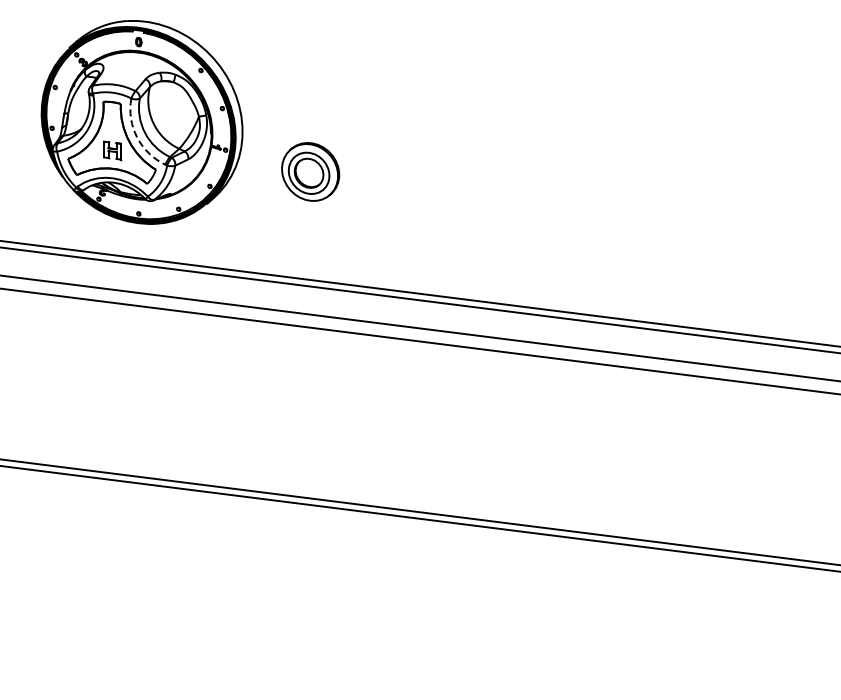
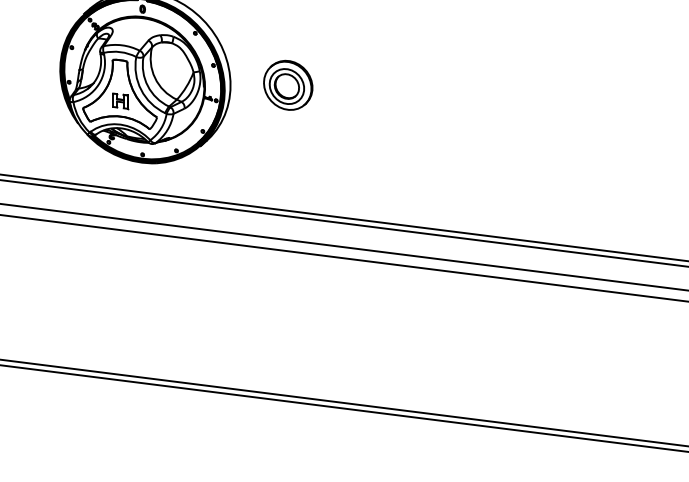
arc: (137, 137) -> (141, 90), dashed -> solid
part: (310, 171) -> (288, 84), moved

